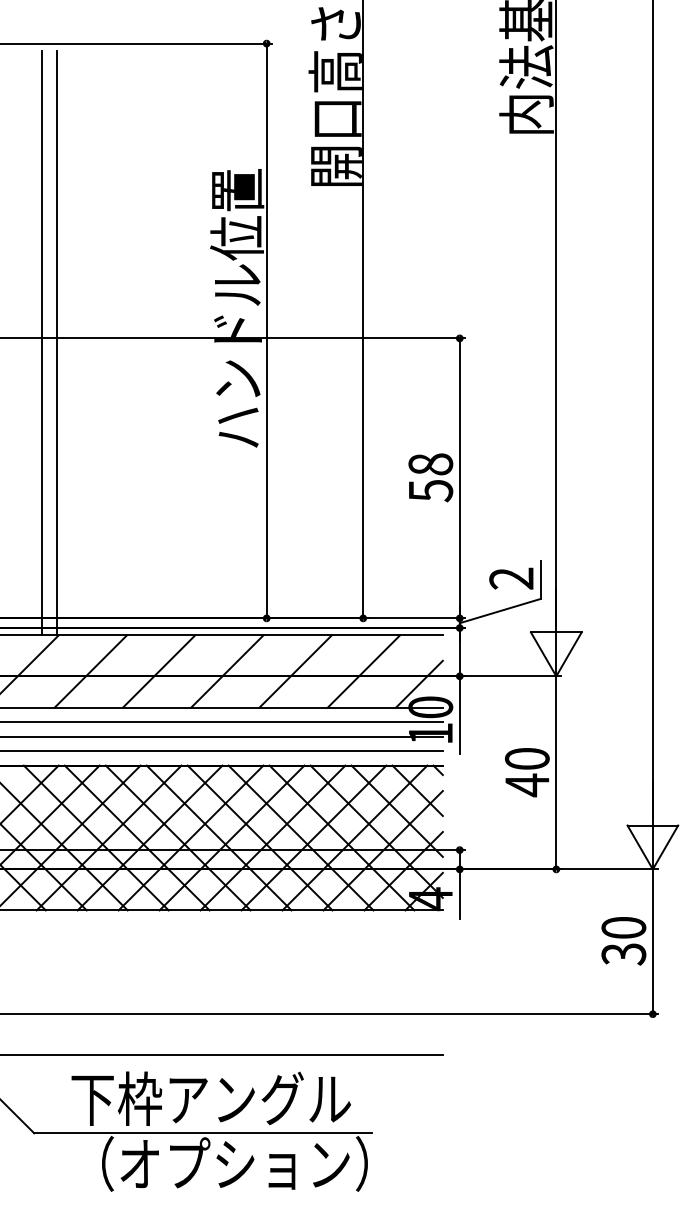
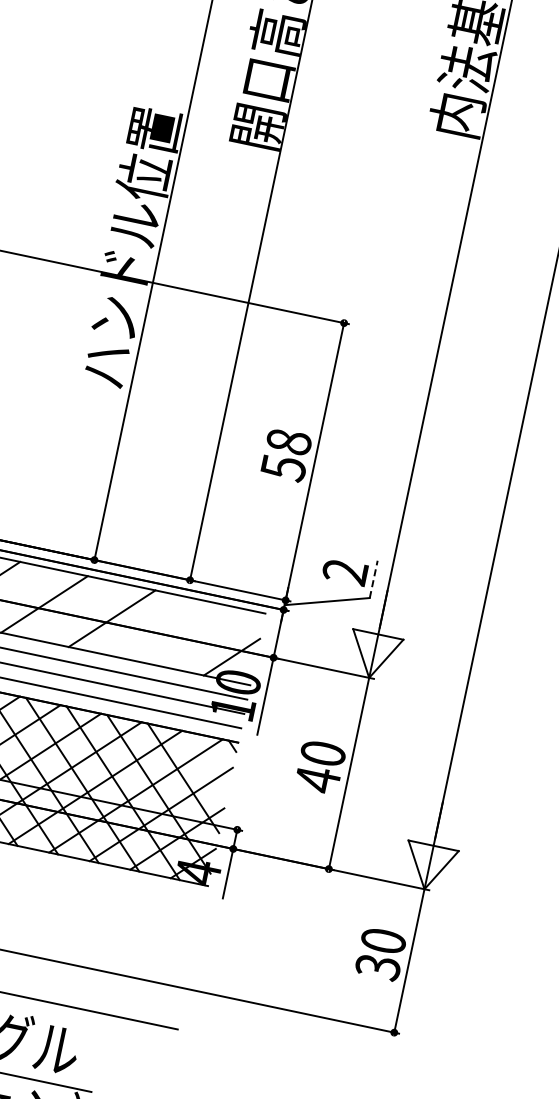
line: (540, 580) -> (373, 579), solid -> dashed
line: (363, 671) -> (179, 632), removed
line: (417, 790) -> (207, 762), removed

